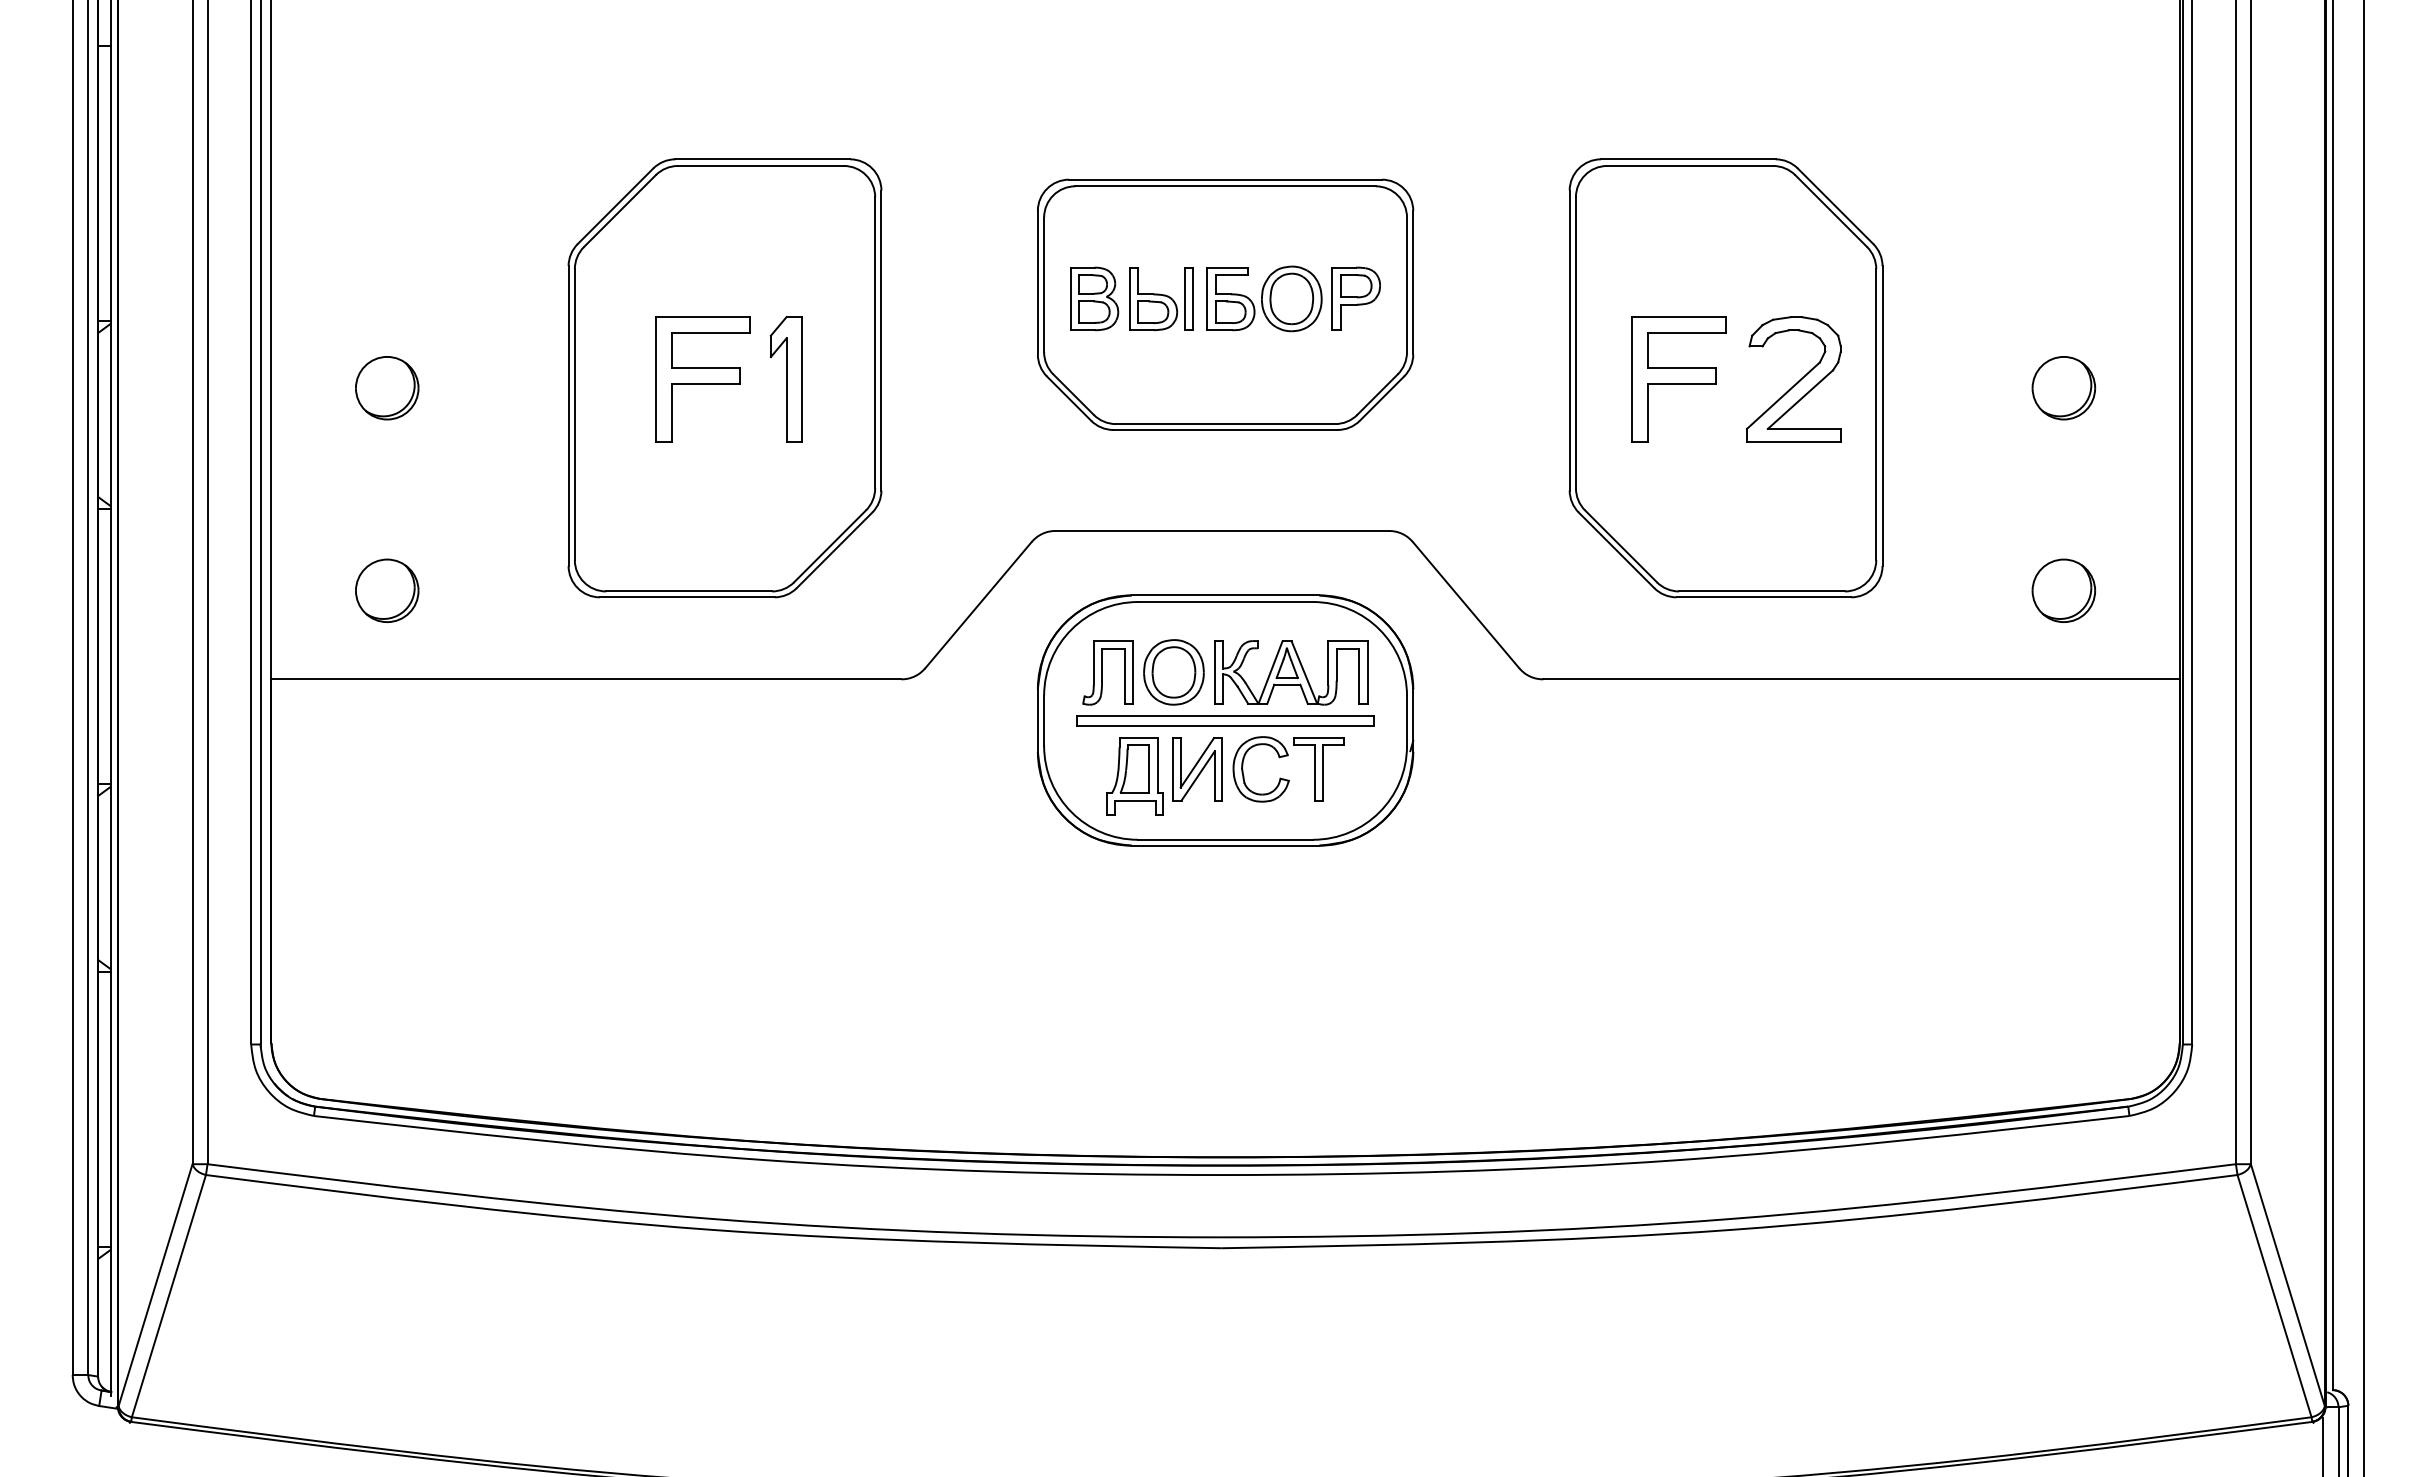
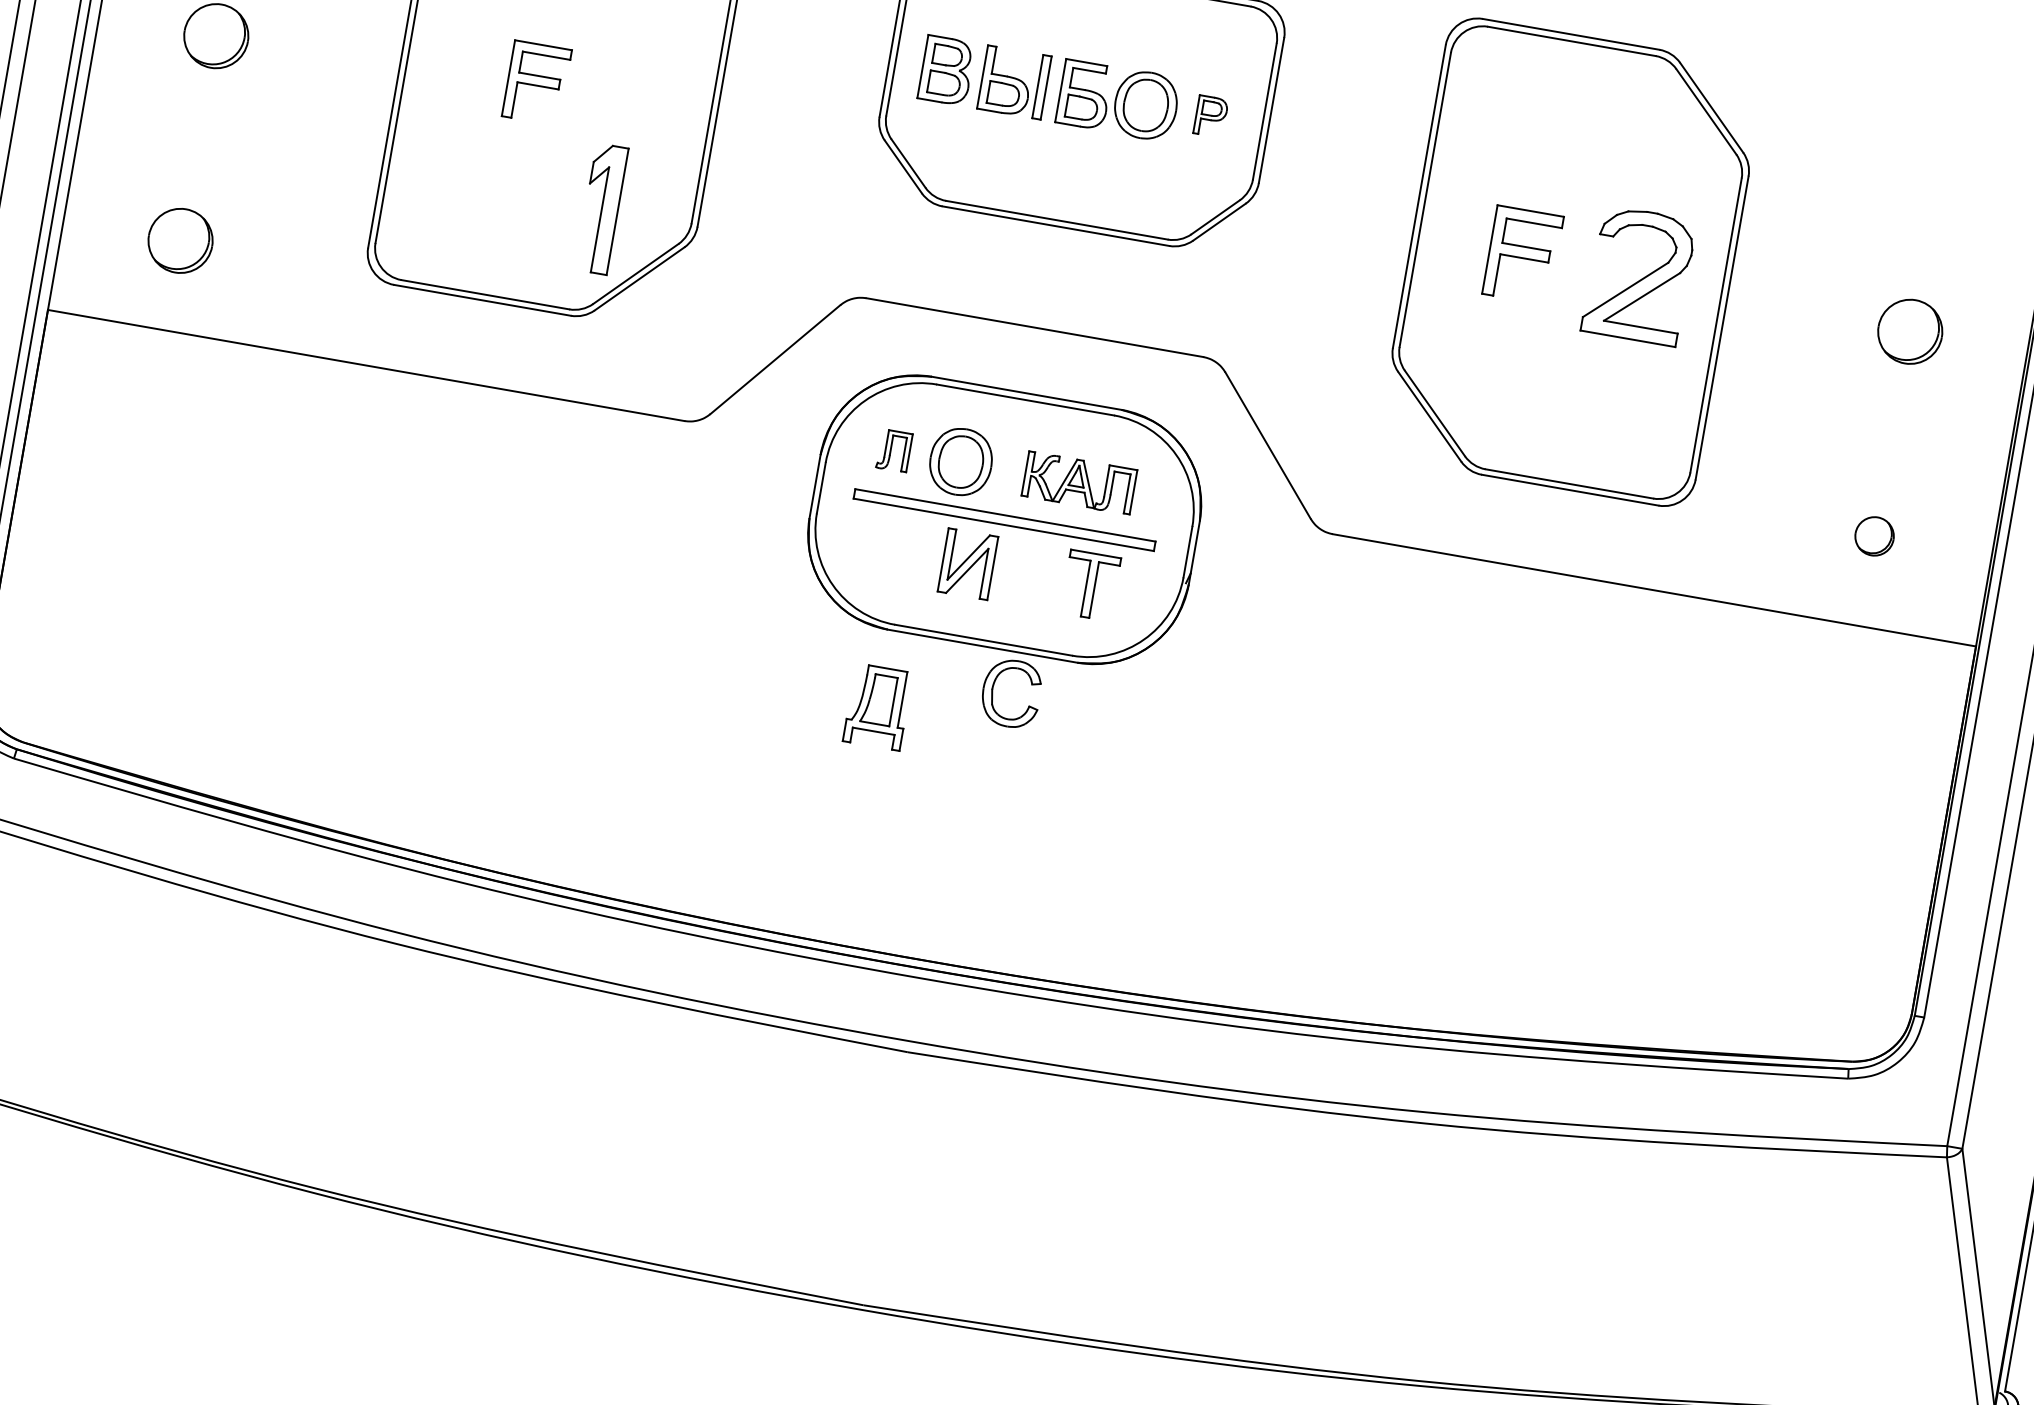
part: (1355, 298) -> (1210, 116), size x0.6
part: (702, 379) -> (536, 82), size x0.6
part: (785, 379) -> (600, 208), moved
part: (1678, 379) -> (1522, 255), size x0.7
part: (2063, 590) -> (1874, 536), size x0.6
part: (1107, 672) -> (893, 450), size x0.6
part: (1291, 672) -> (1079, 482), size x0.7
part: (1243, 769) -> (993, 690), moved
part: (1134, 776) -> (877, 706), moved

